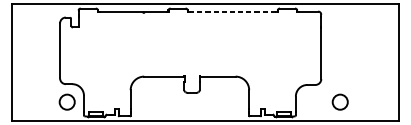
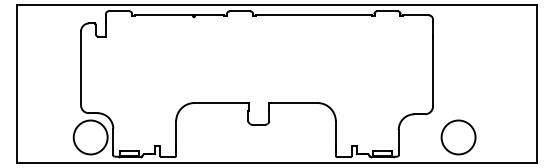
line: (232, 11) -> (313, 15), dashed -> solid
circle: (67, 102) -> (90, 137), size x1.67
circle: (340, 102) -> (458, 137), size x1.67

